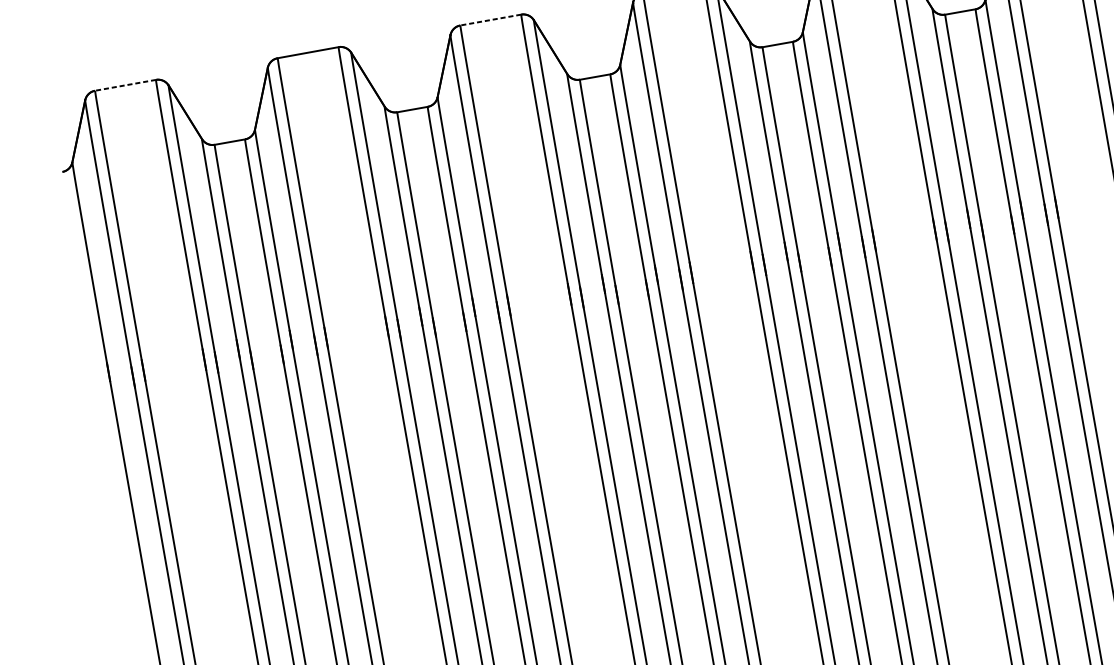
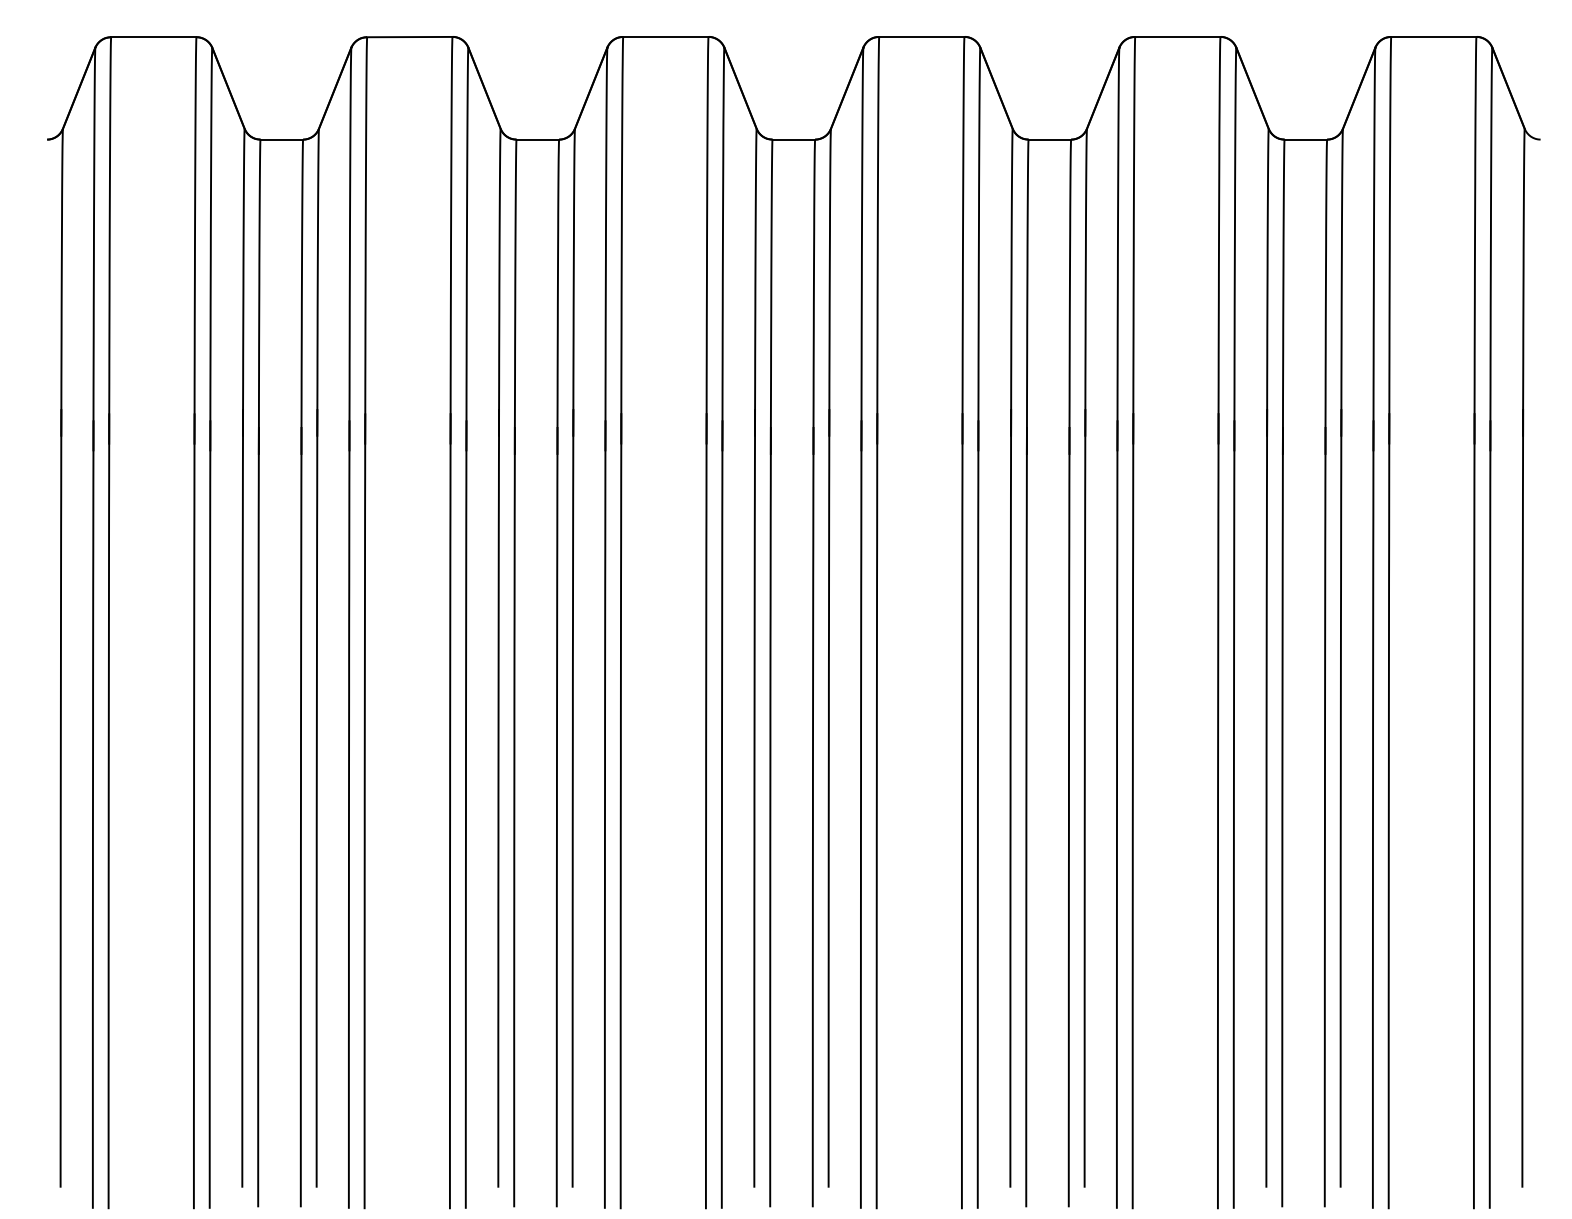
line: (490, 19) -> (665, 36), dashed -> solid
line: (125, 85) -> (153, 37), dashed -> solid

